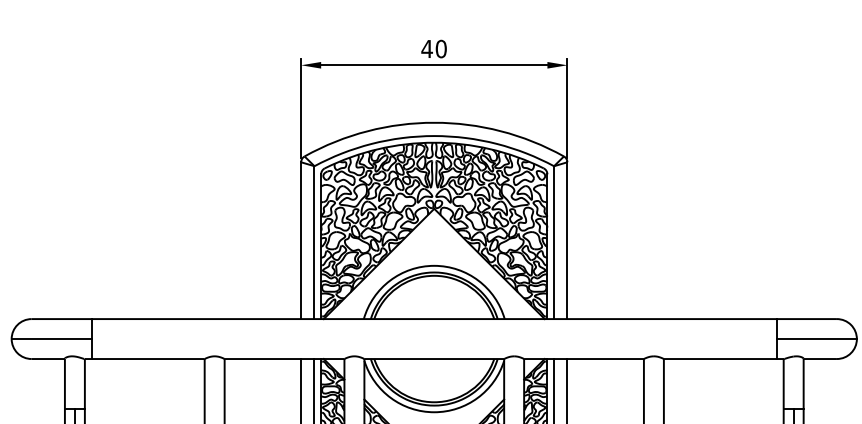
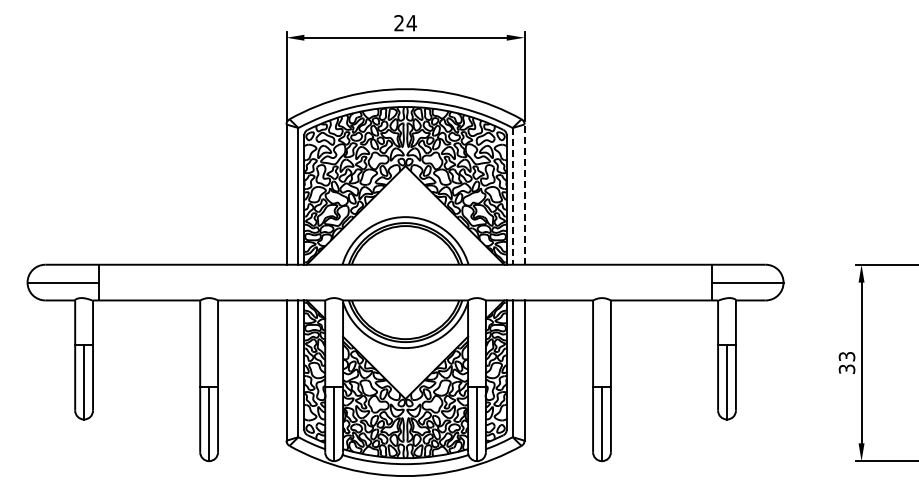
text: (434, 49) -> (405, 23), 40 -> 24
line: (567, 240) -> (524, 194), solid -> dashed
line: (553, 242) -> (512, 196), solid -> dashed

